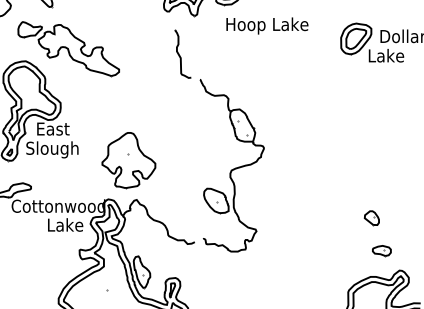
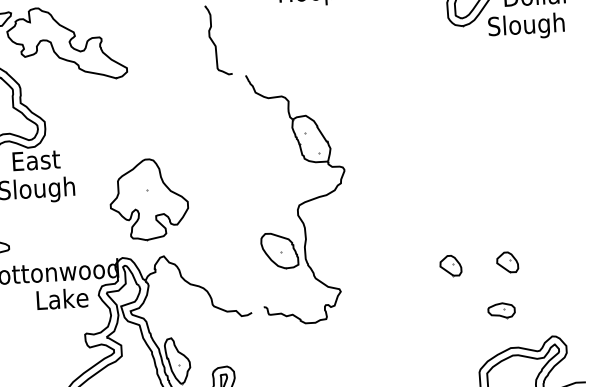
text: (394, 56) -> (526, 25), Lake -> Slough
part: (332, 218) -> (450, 266), added
part: (381, 251) -> (501, 311), moved

